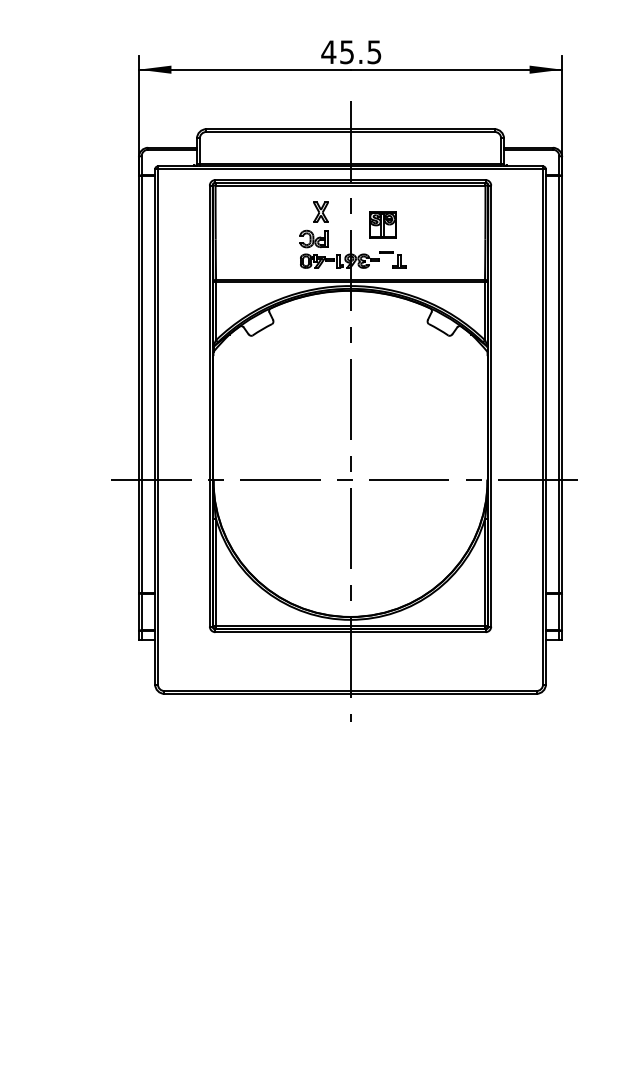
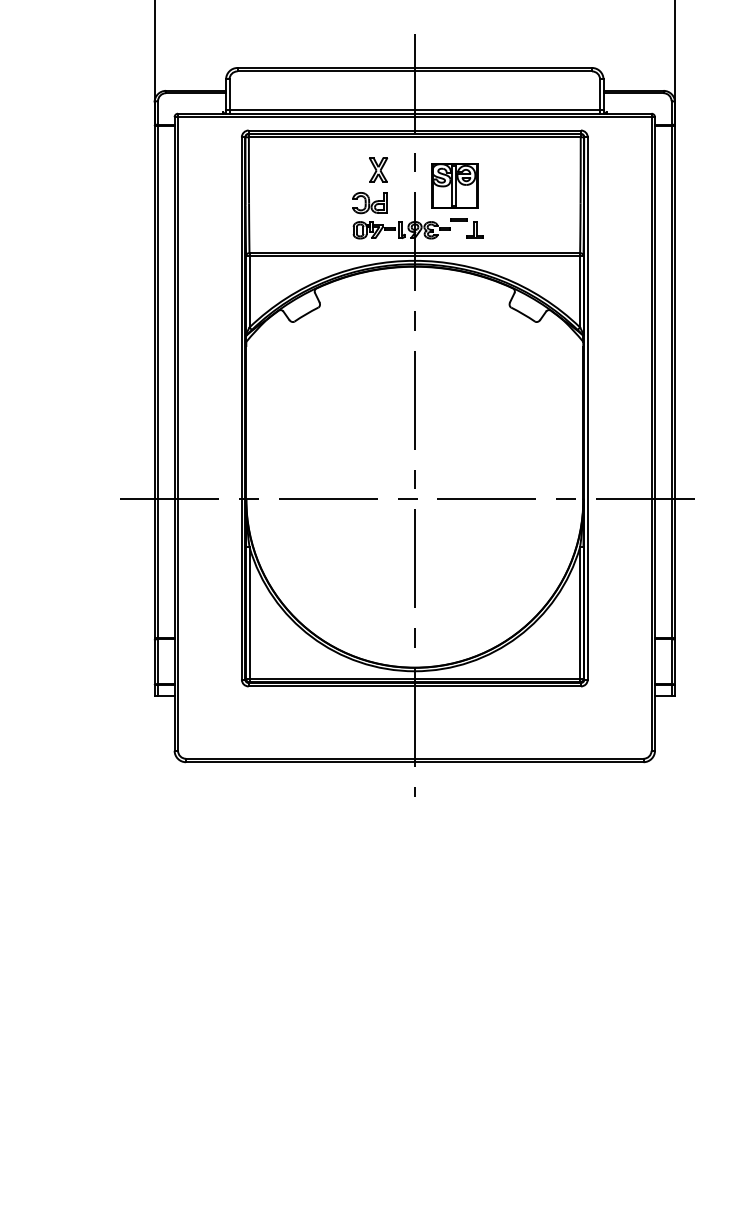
part: (382, 224) -> (454, 185), size x1.43

